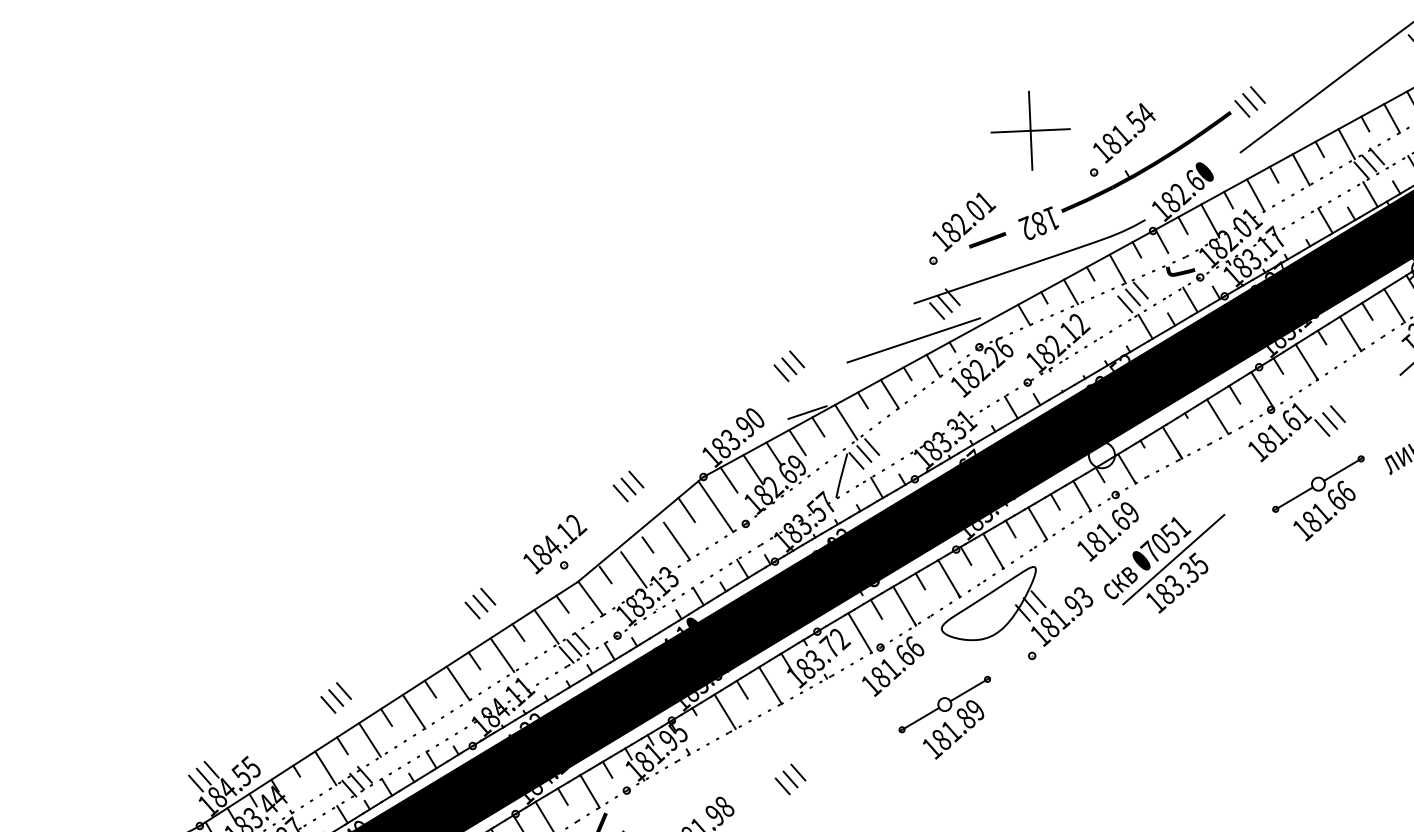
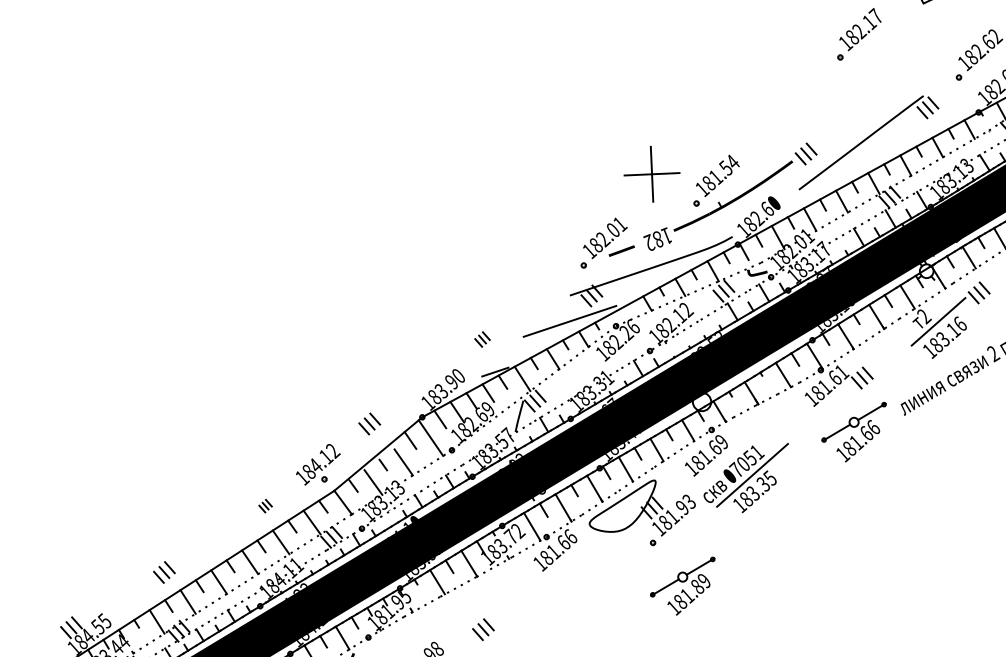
part: (789, 366) -> (482, 339), size x0.7
part: (480, 602) -> (265, 505), size x0.6
part: (944, 716) -> (682, 585), moved

